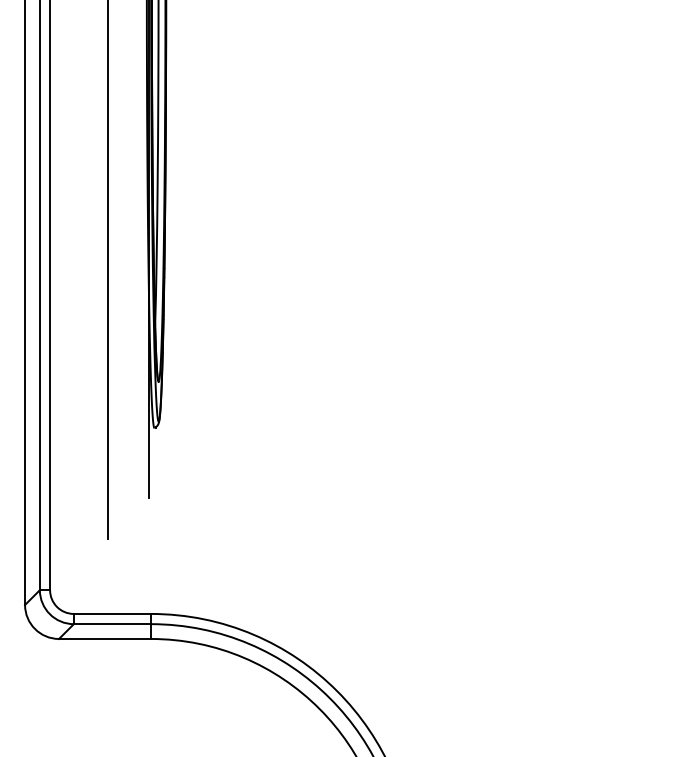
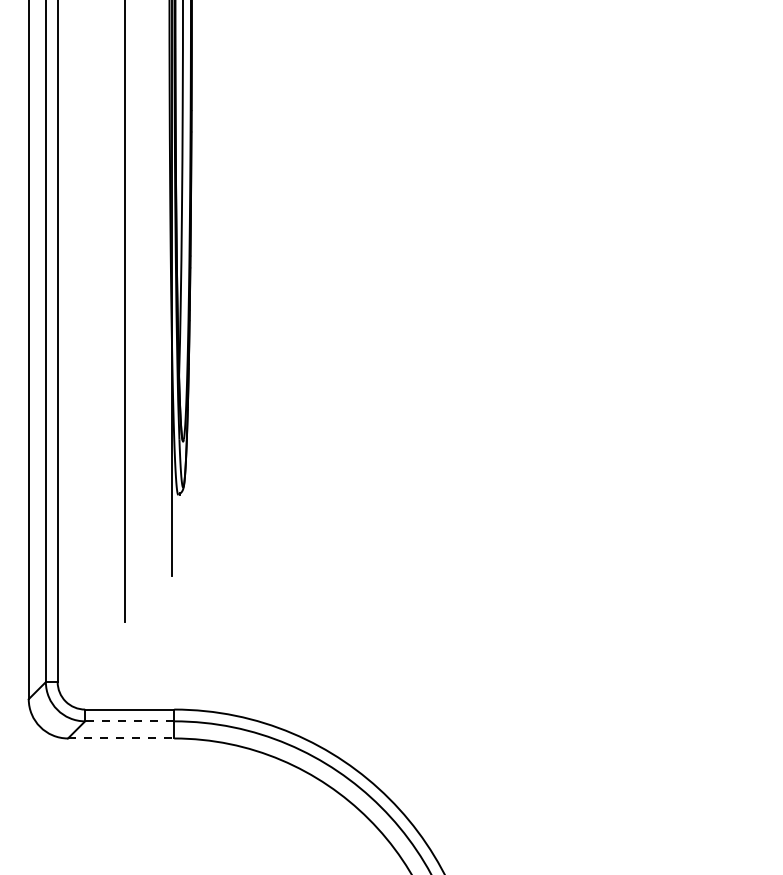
line: (112, 624) -> (129, 721), solid -> dashed
line: (105, 638) -> (121, 737), solid -> dashed

